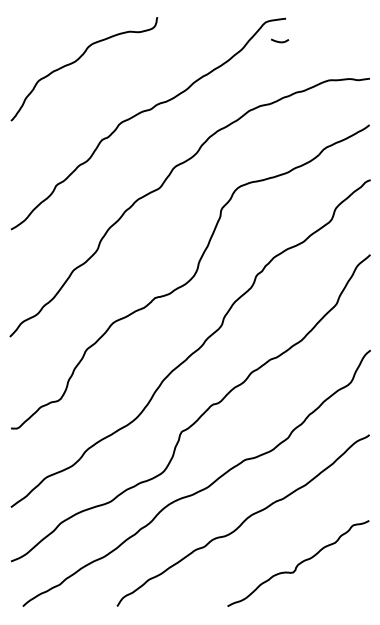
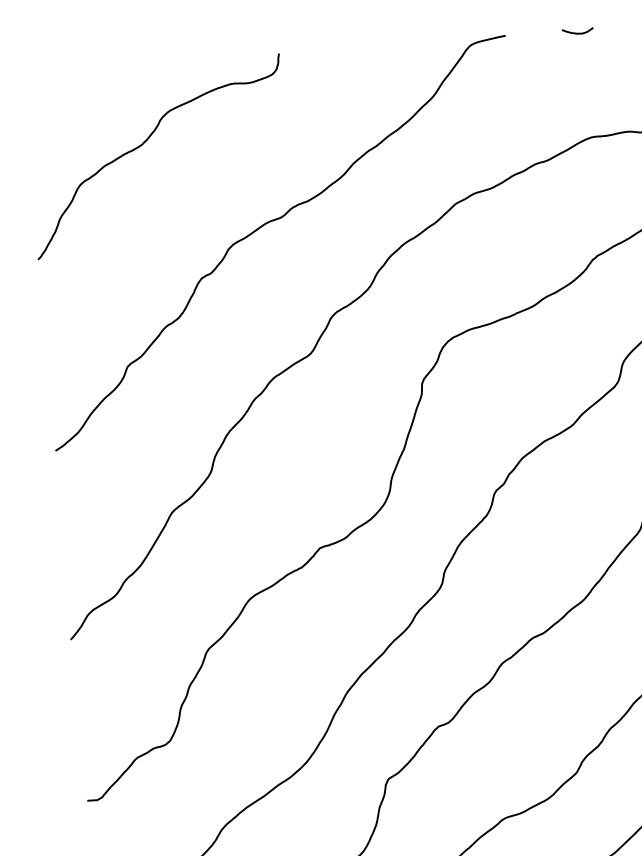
curve: (280, 41) -> (578, 32), moved

